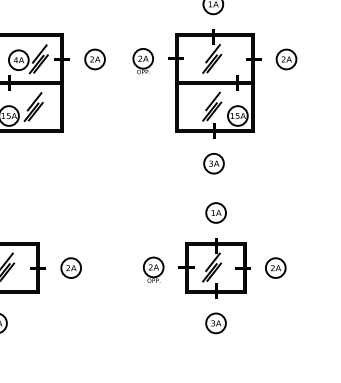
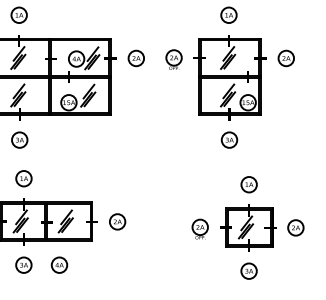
part: (214, 267) -> (247, 227), moved

